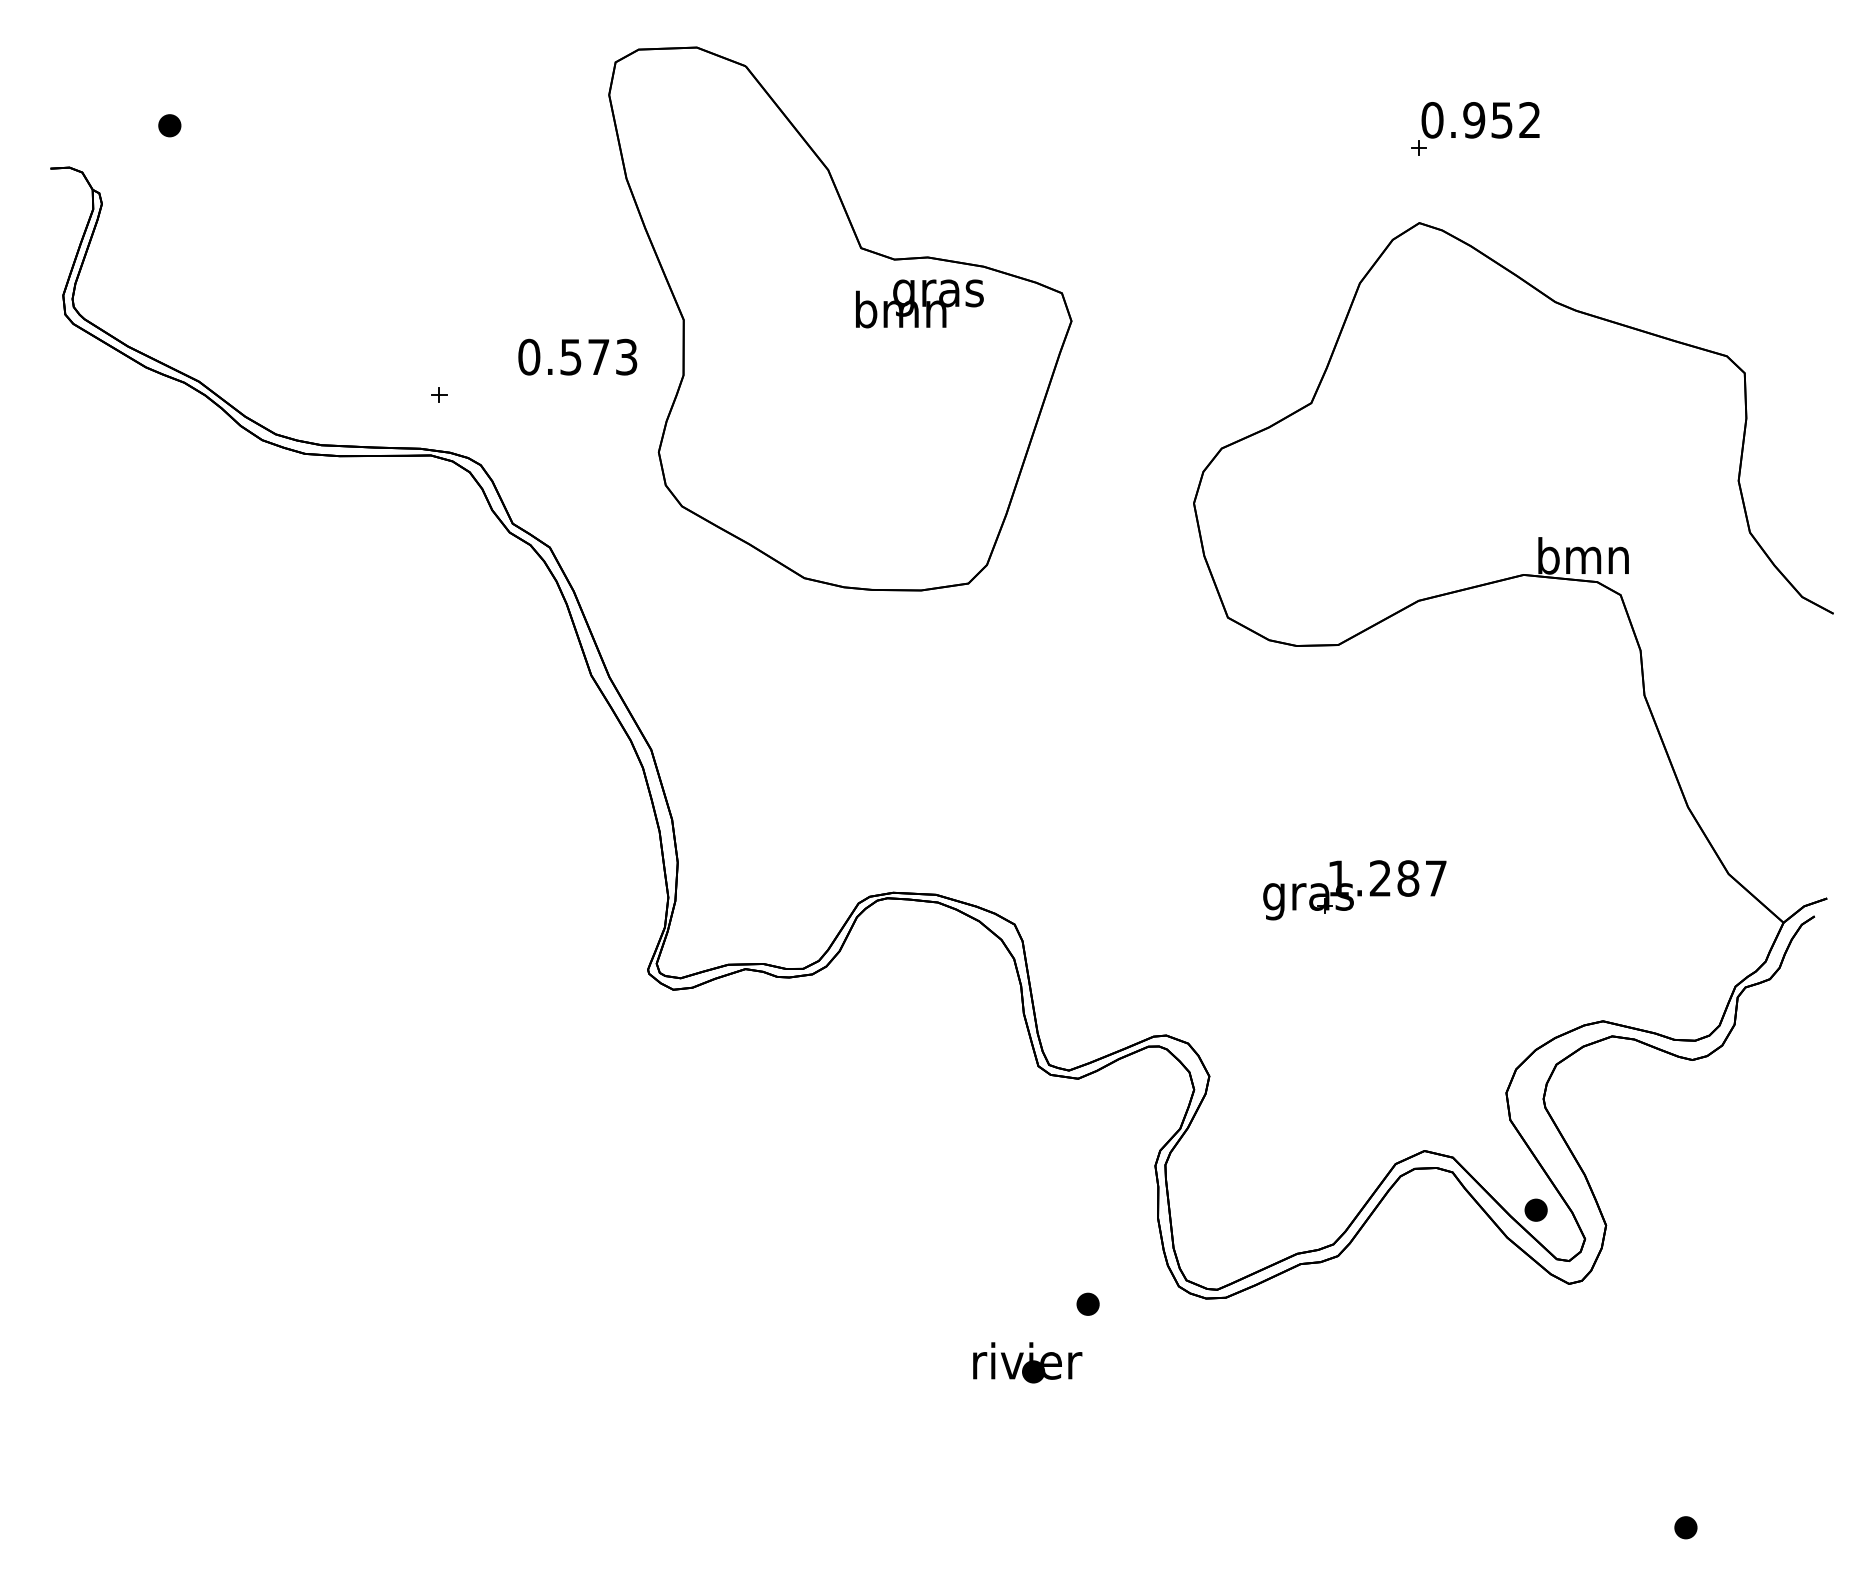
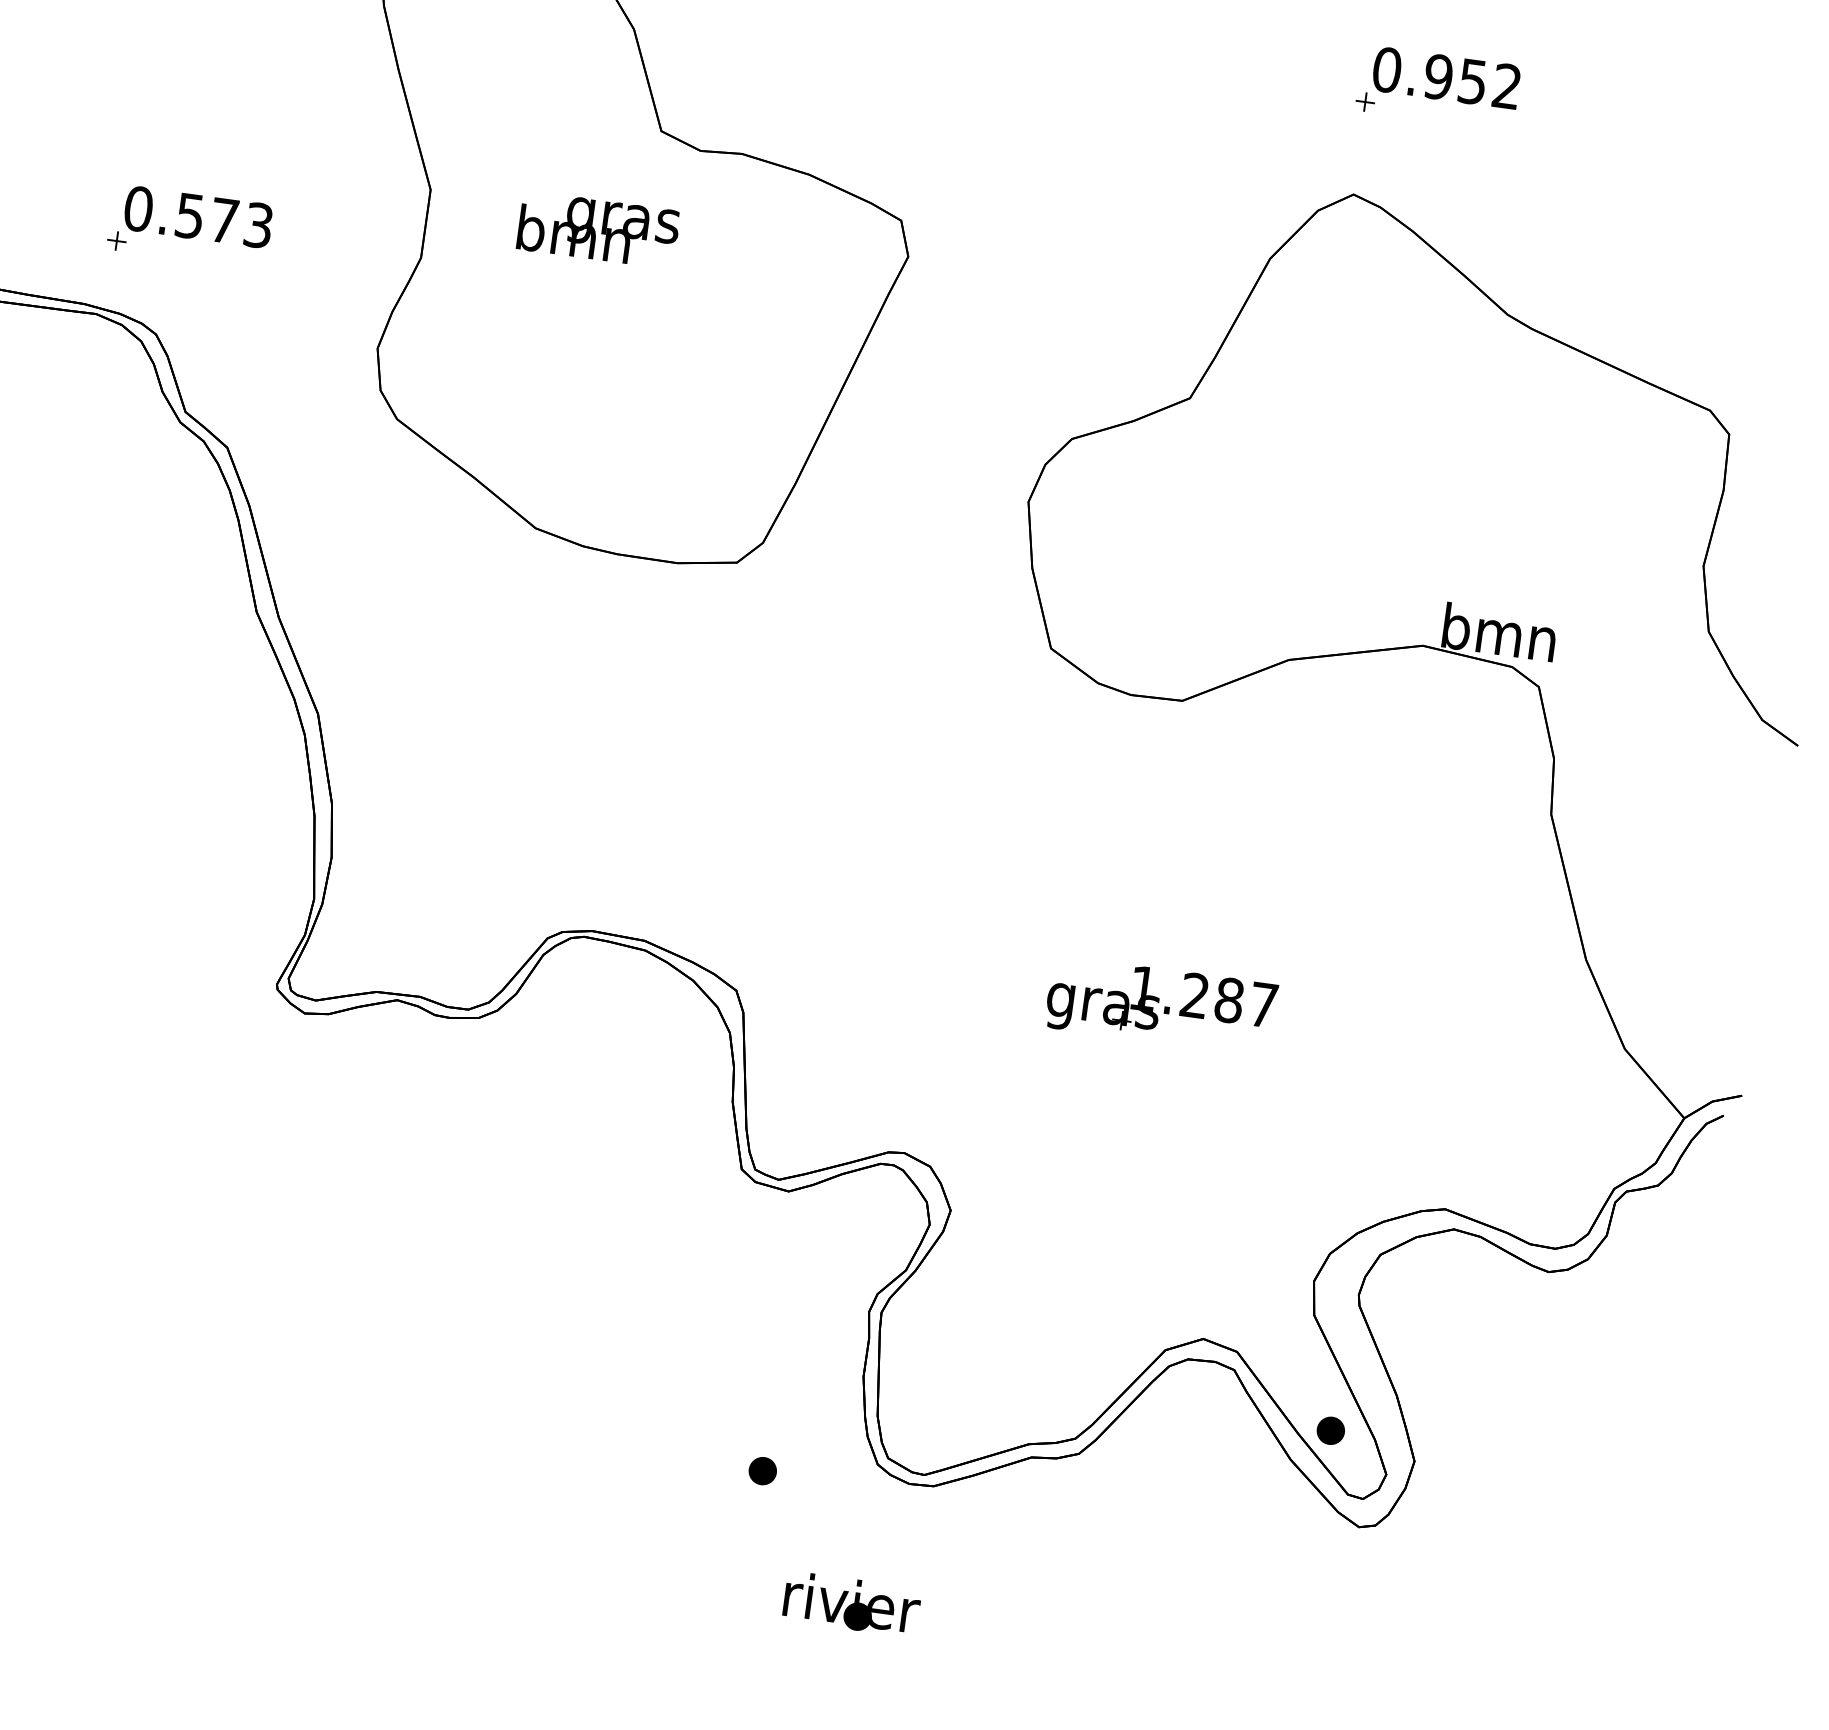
text: (919, 303) -> (598, 229), moved
text: (577, 356) -> (198, 216), moved
part: (1027, 1362) -> (851, 1604), moved

